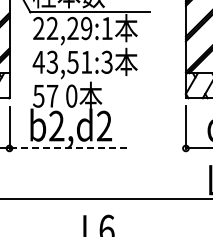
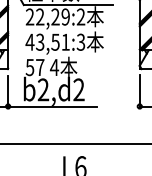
text: (106, 27) -> (80, 16), 22,29:1 -> 22,29:2
text: (71, 95) -> (54, 67), 0 -> 4
line: (69, 148) -> (52, 106), dashed -> solid

